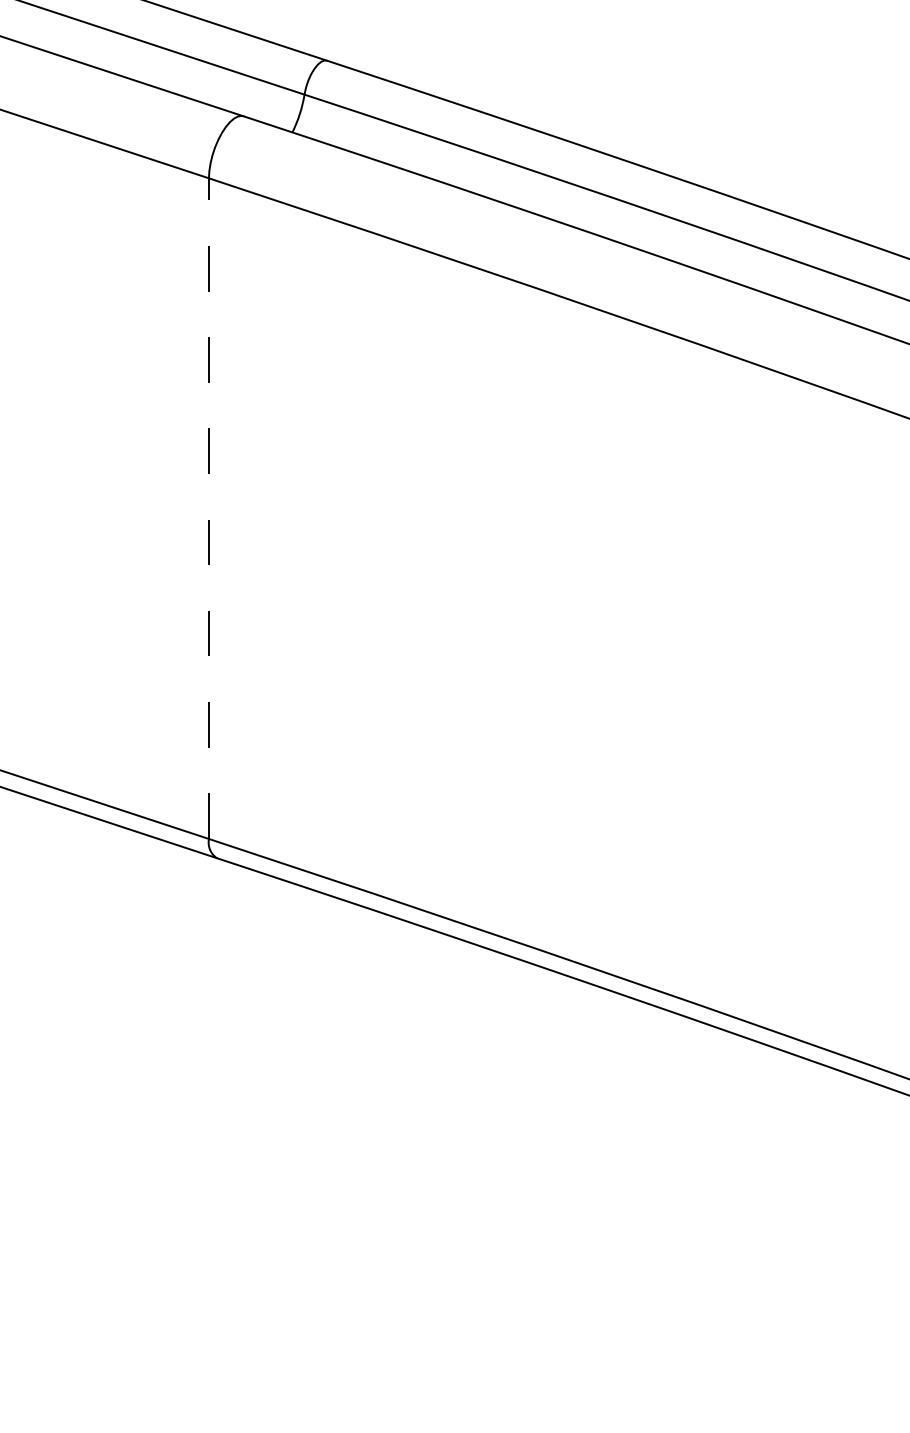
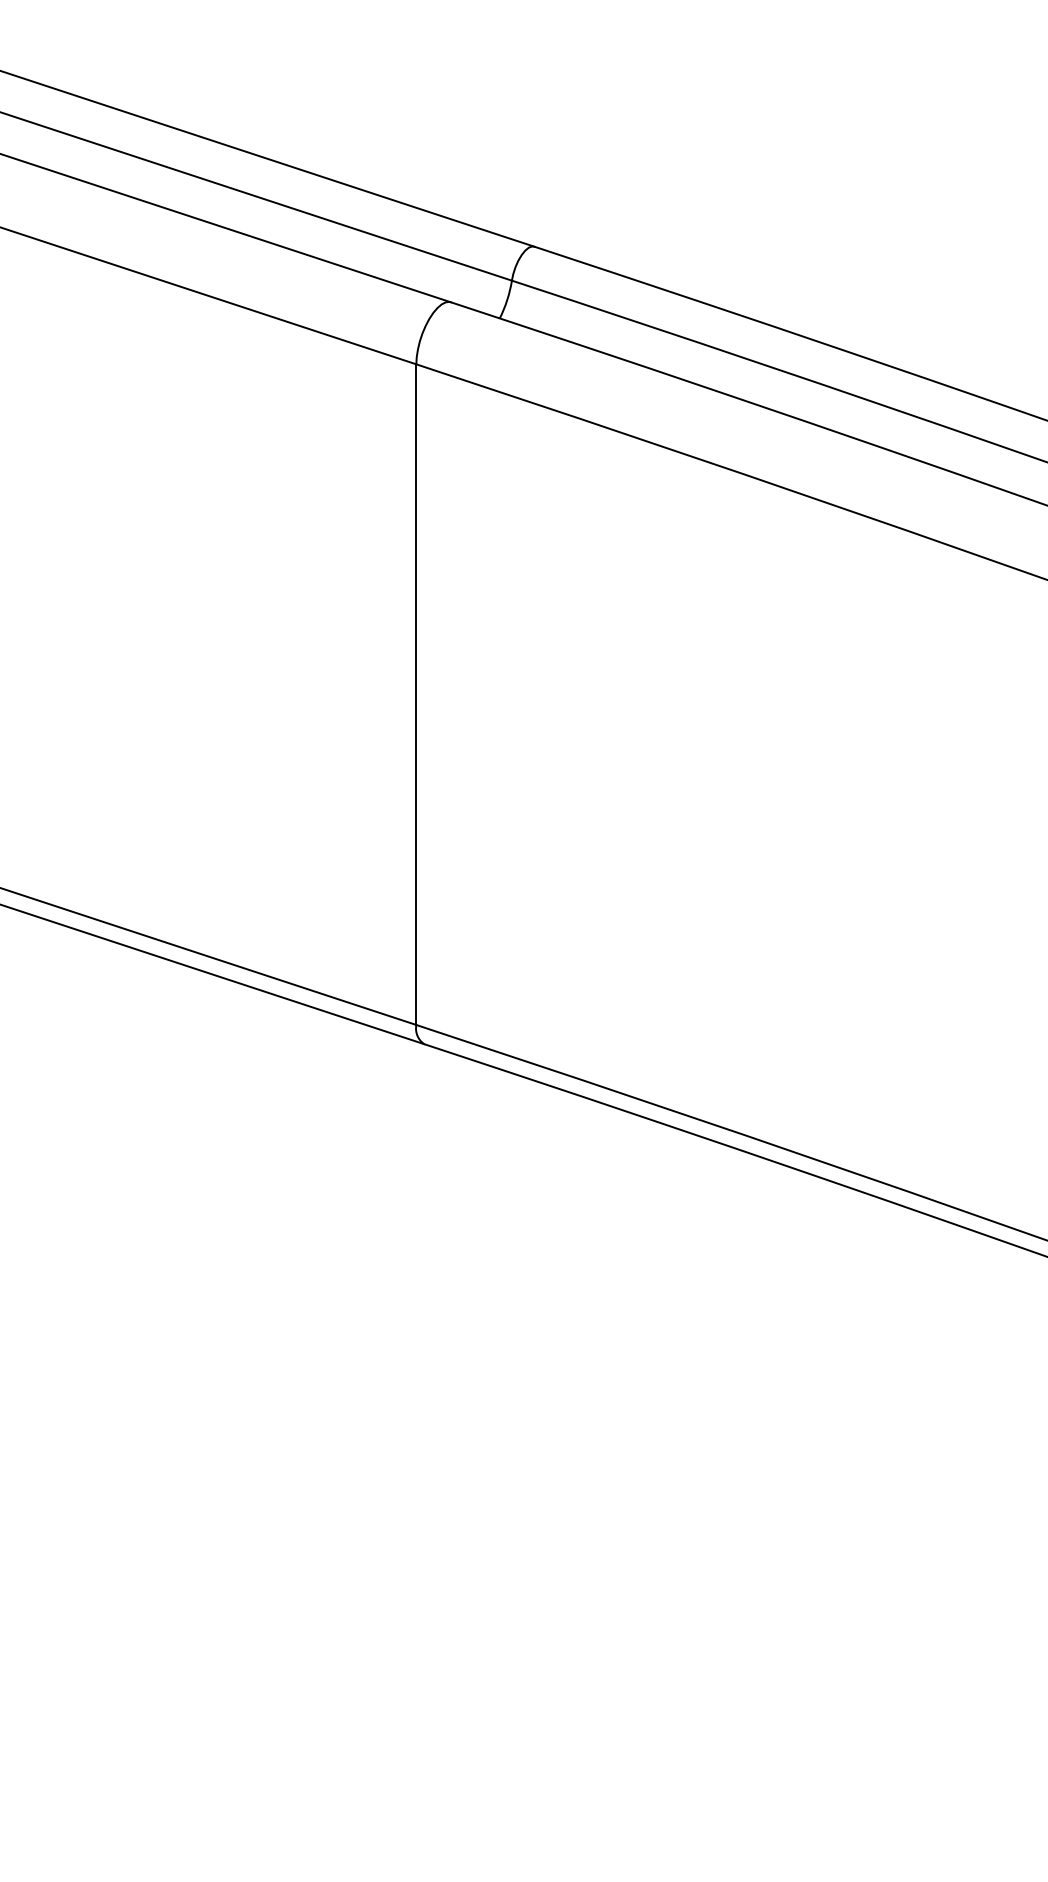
line: (209, 508) -> (416, 694), dashed -> solid

